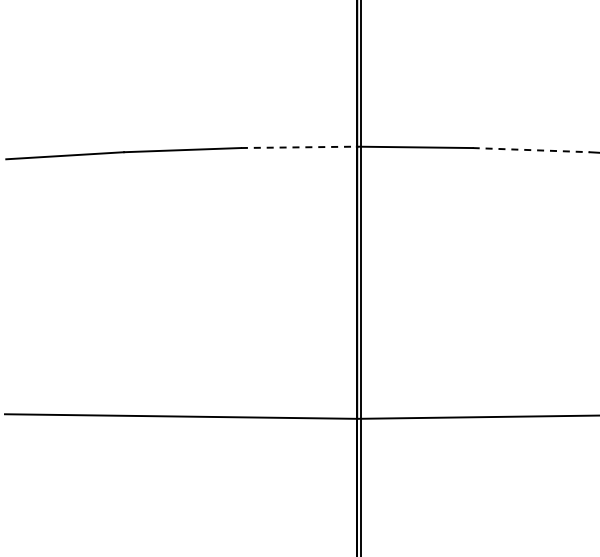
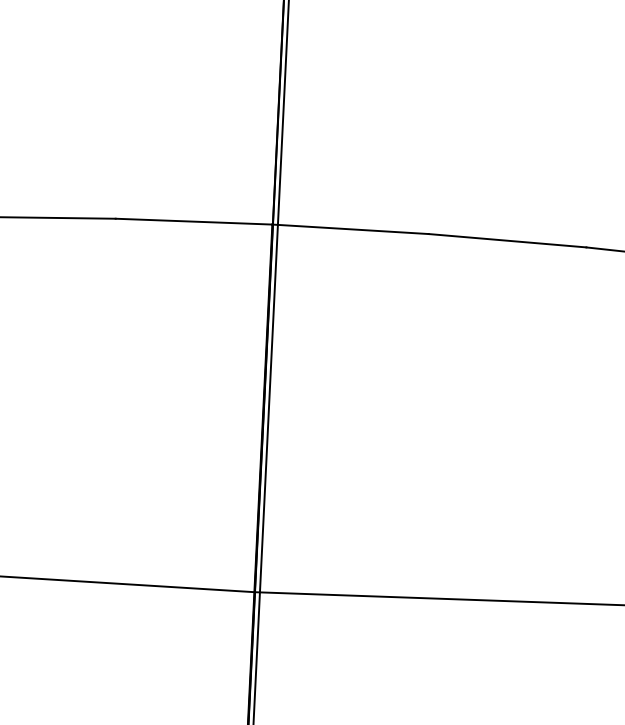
line: (298, 147) -> (193, 221), dashed -> solid
line: (531, 150) -> (508, 241), dashed -> solid

